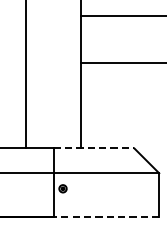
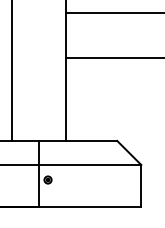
line: (94, 148) -> (78, 140), dashed -> solid
line: (105, 217) -> (89, 207), dashed -> solid

